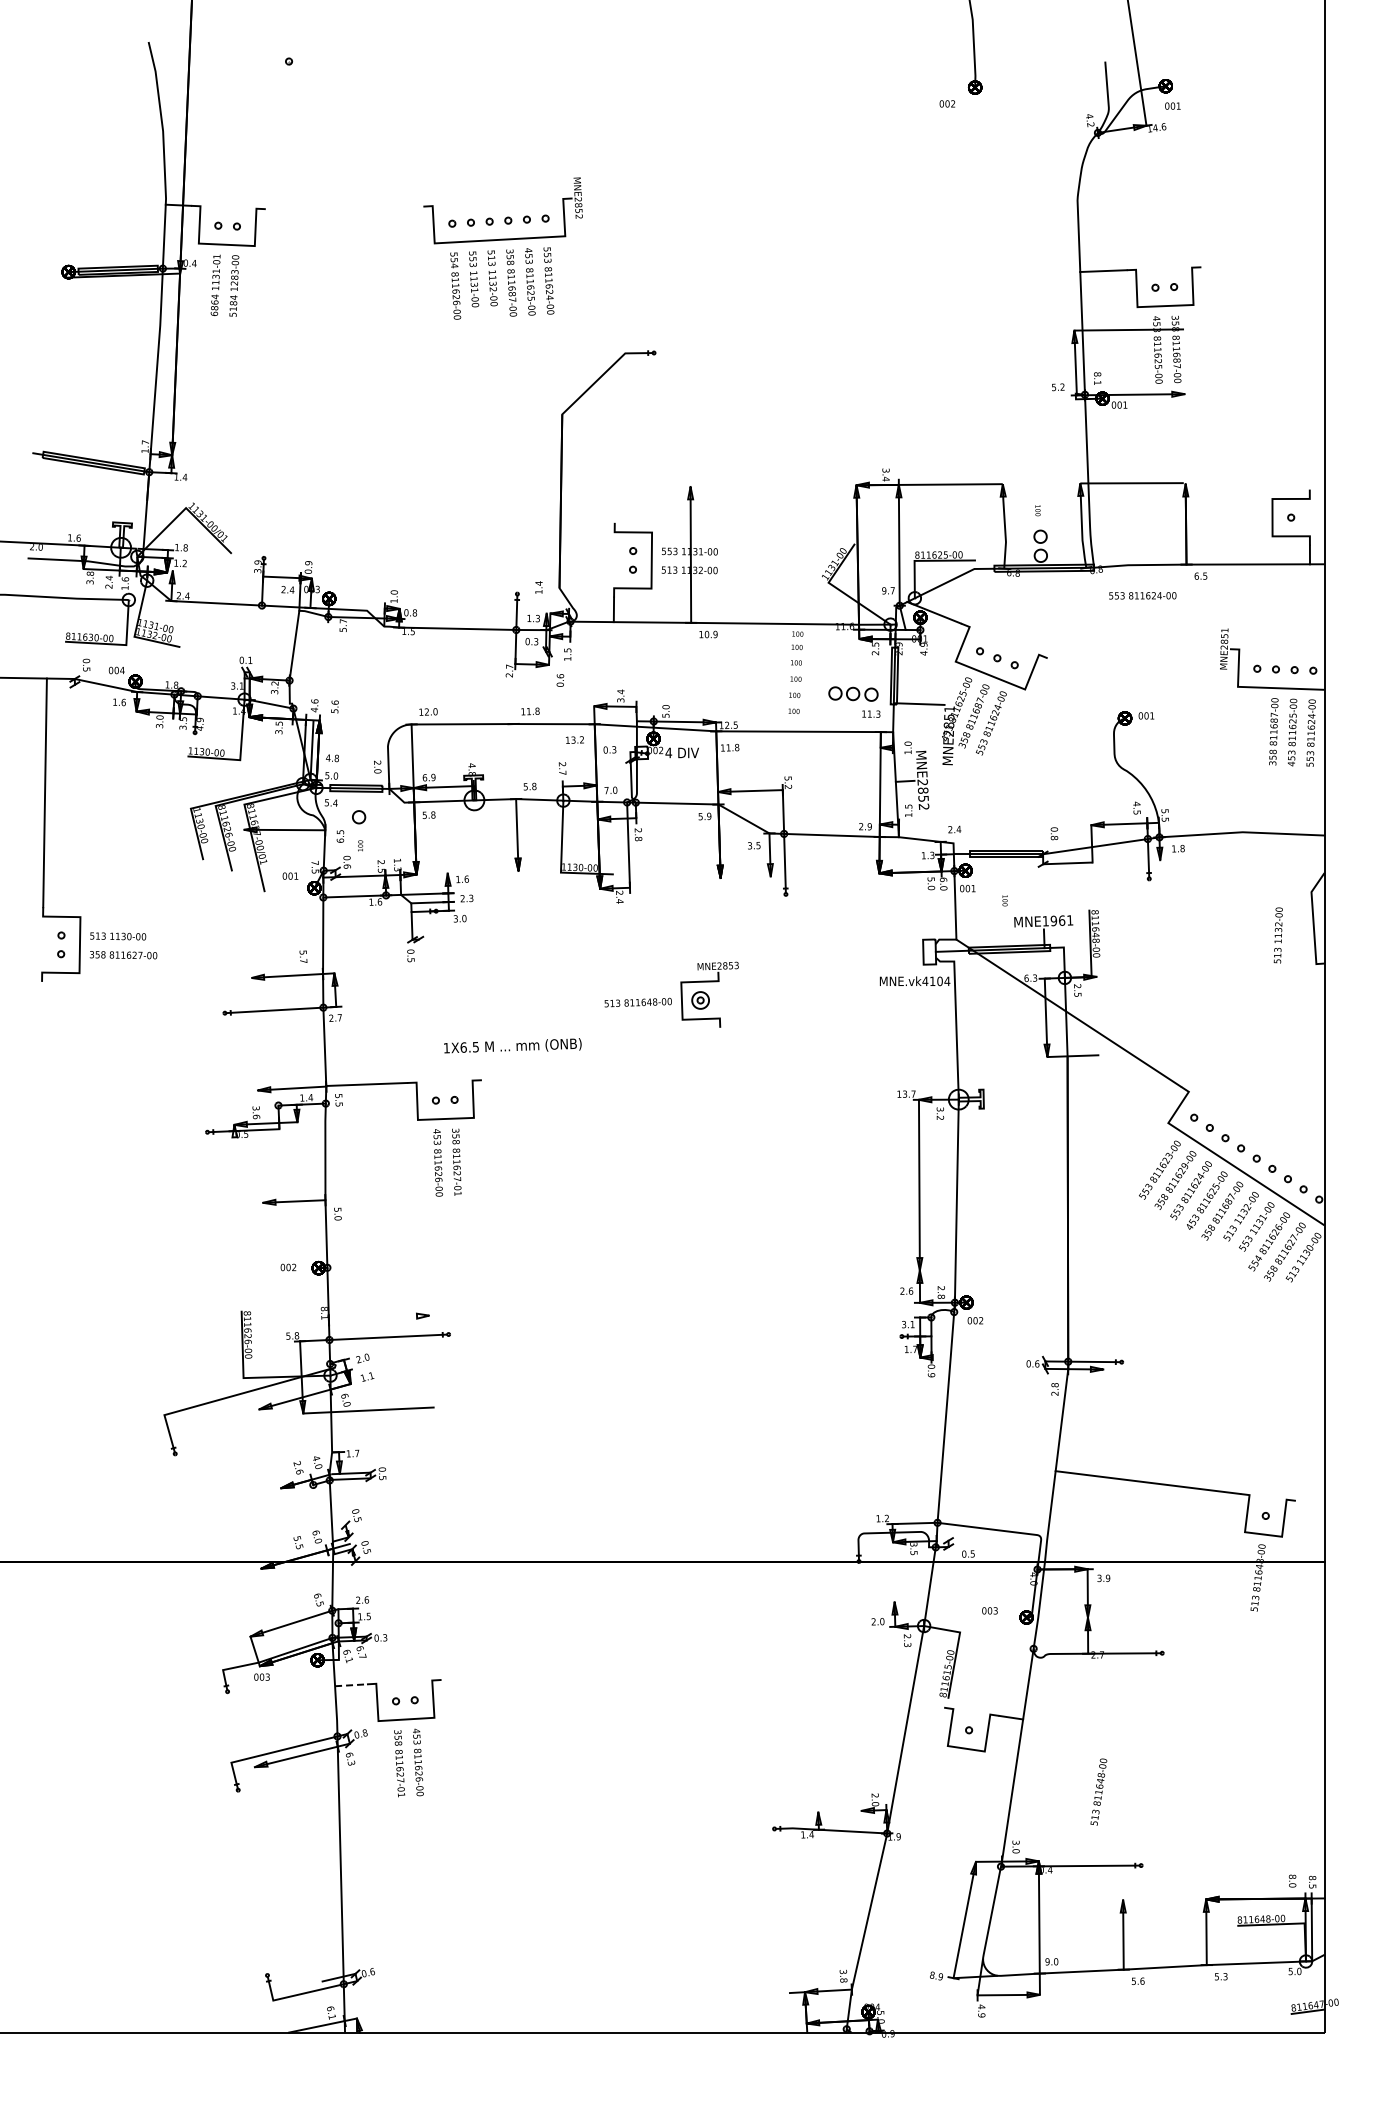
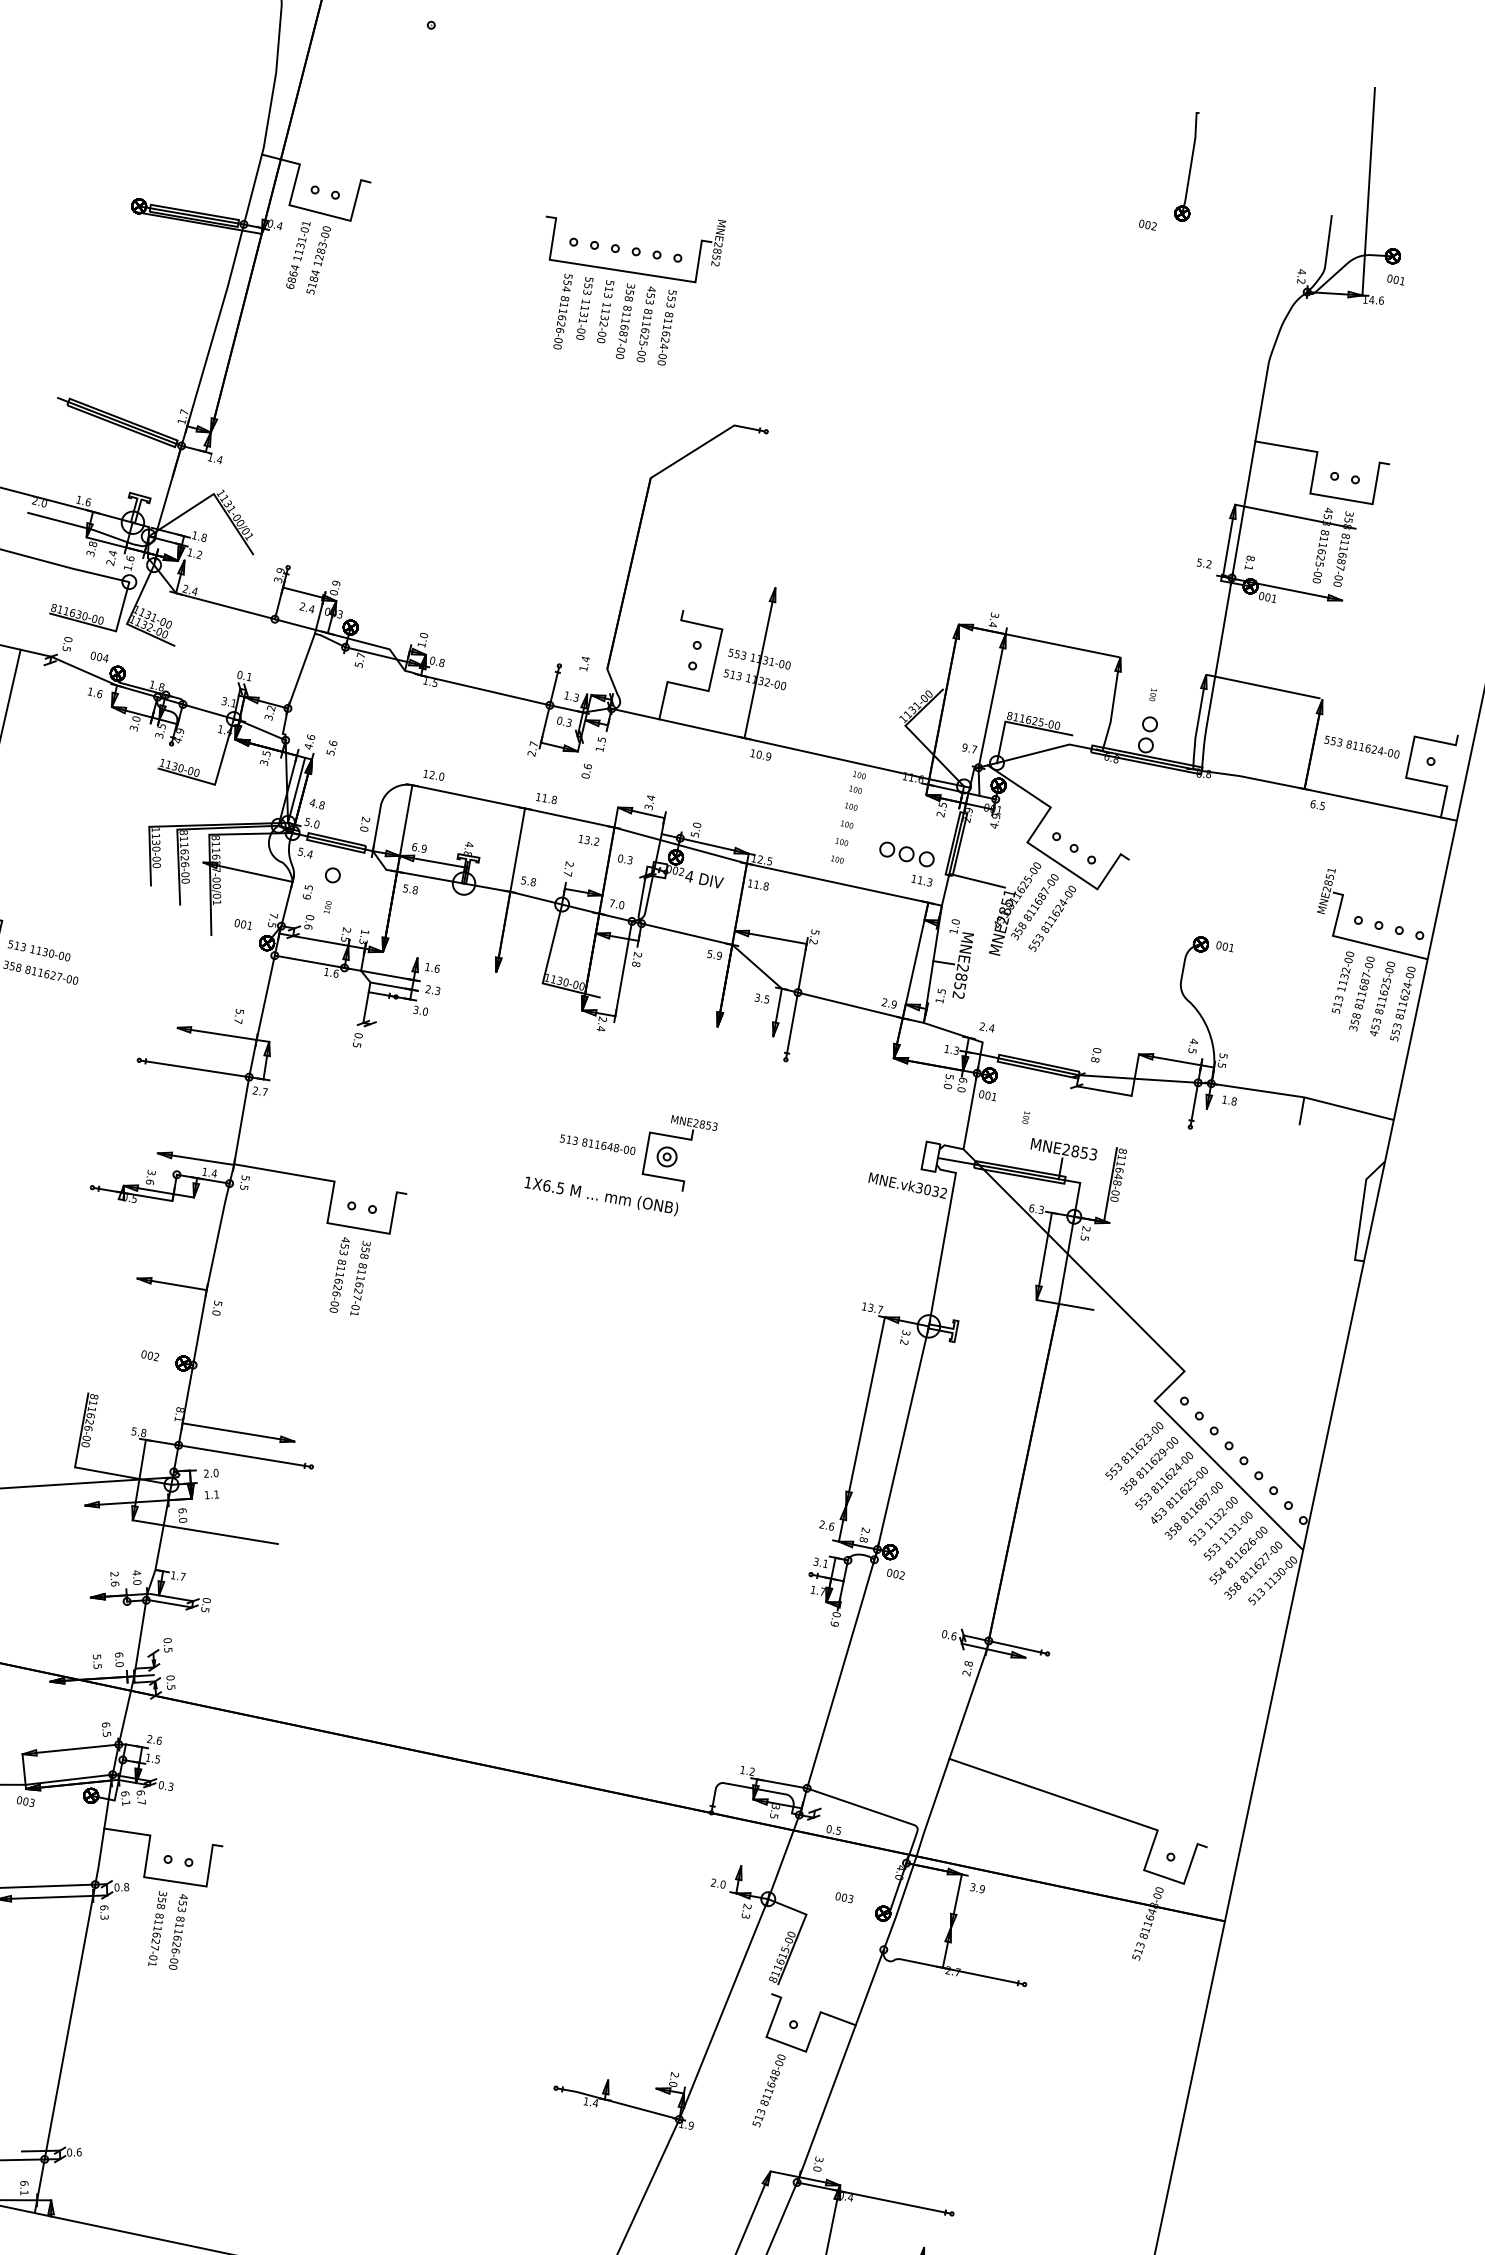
text: (1142, 595) -> (1361, 746), moved
line: (515, 797) -> (510, 889), added
line: (1242, 844) -> (1301, 1110), added
text: (1057, 920) -> (1079, 1151), MNE1961 -> MNE2853
text: (1277, 935) -> (1342, 982), moved
text: (936, 981) -> (931, 1190), MNE.vk4104 -> MNE.vk3032
text: (512, 1045) -> (601, 1194), moved
line: (378, 1317) -> (237, 1431), added
line: (351, 1685) -> (122, 1831), dashed -> solid
text: (1098, 1791) -> (768, 2089), moved

